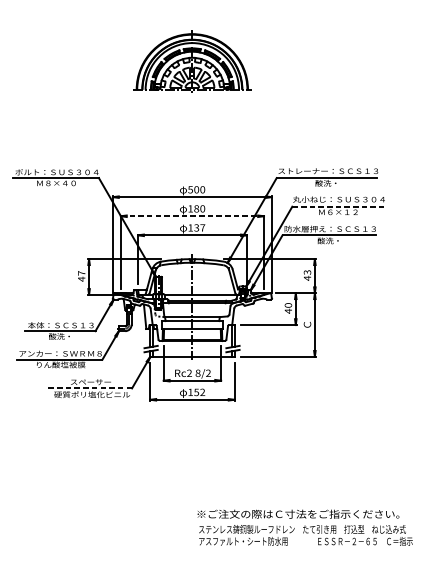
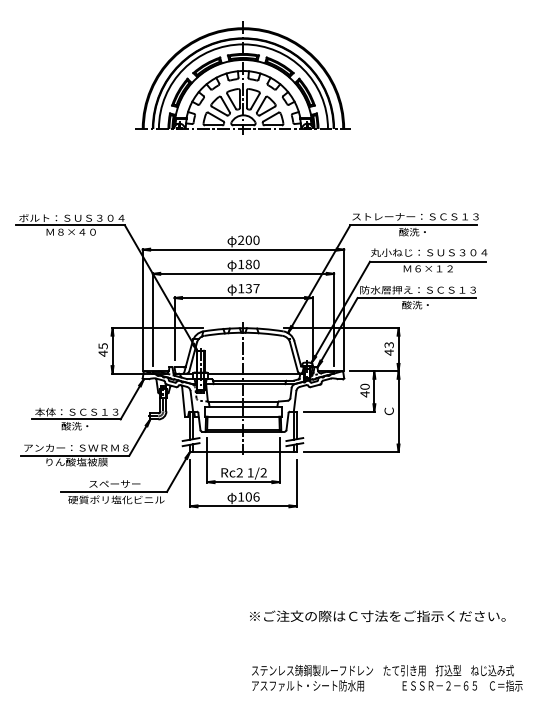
part: (191, 61) -> (242, 77), size x1.43
text: (190, 189) -> (241, 239), 500 -> 200
line: (337, 206) -> (427, 261), dashed -> solid
line: (192, 215) -> (243, 273), dashed -> solid
text: (81, 273) -> (102, 346), 47 -> 45
text: (198, 373) -> (250, 472), 8/2 -> 1/2
line: (89, 388) -> (113, 491), dashed -> solid
text: (199, 392) -> (252, 496), 152 -> 106
text: (298, 513) -> (377, 615), moved

